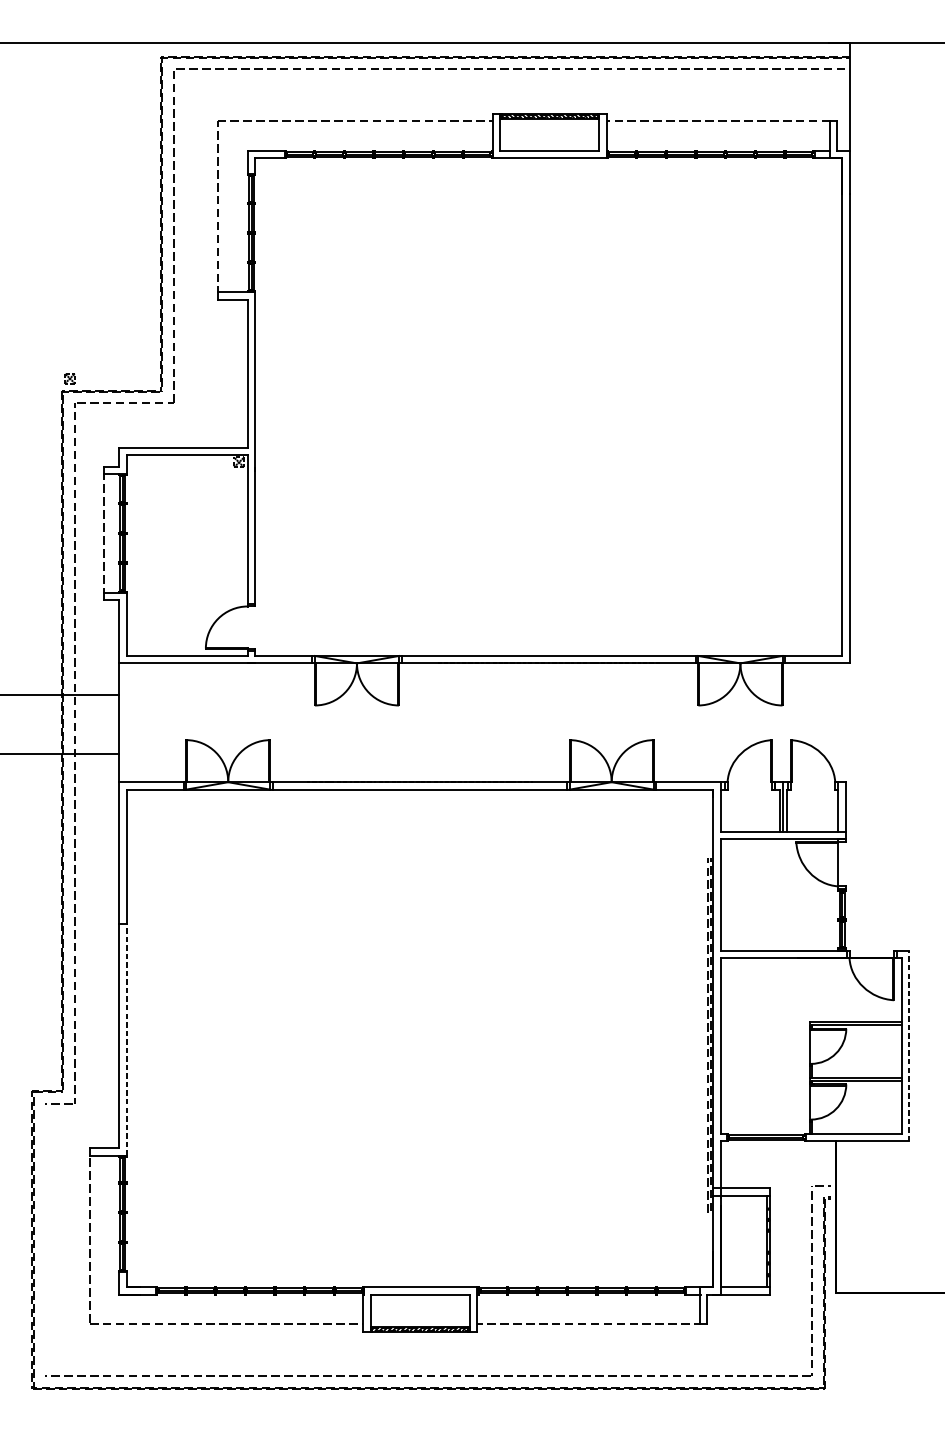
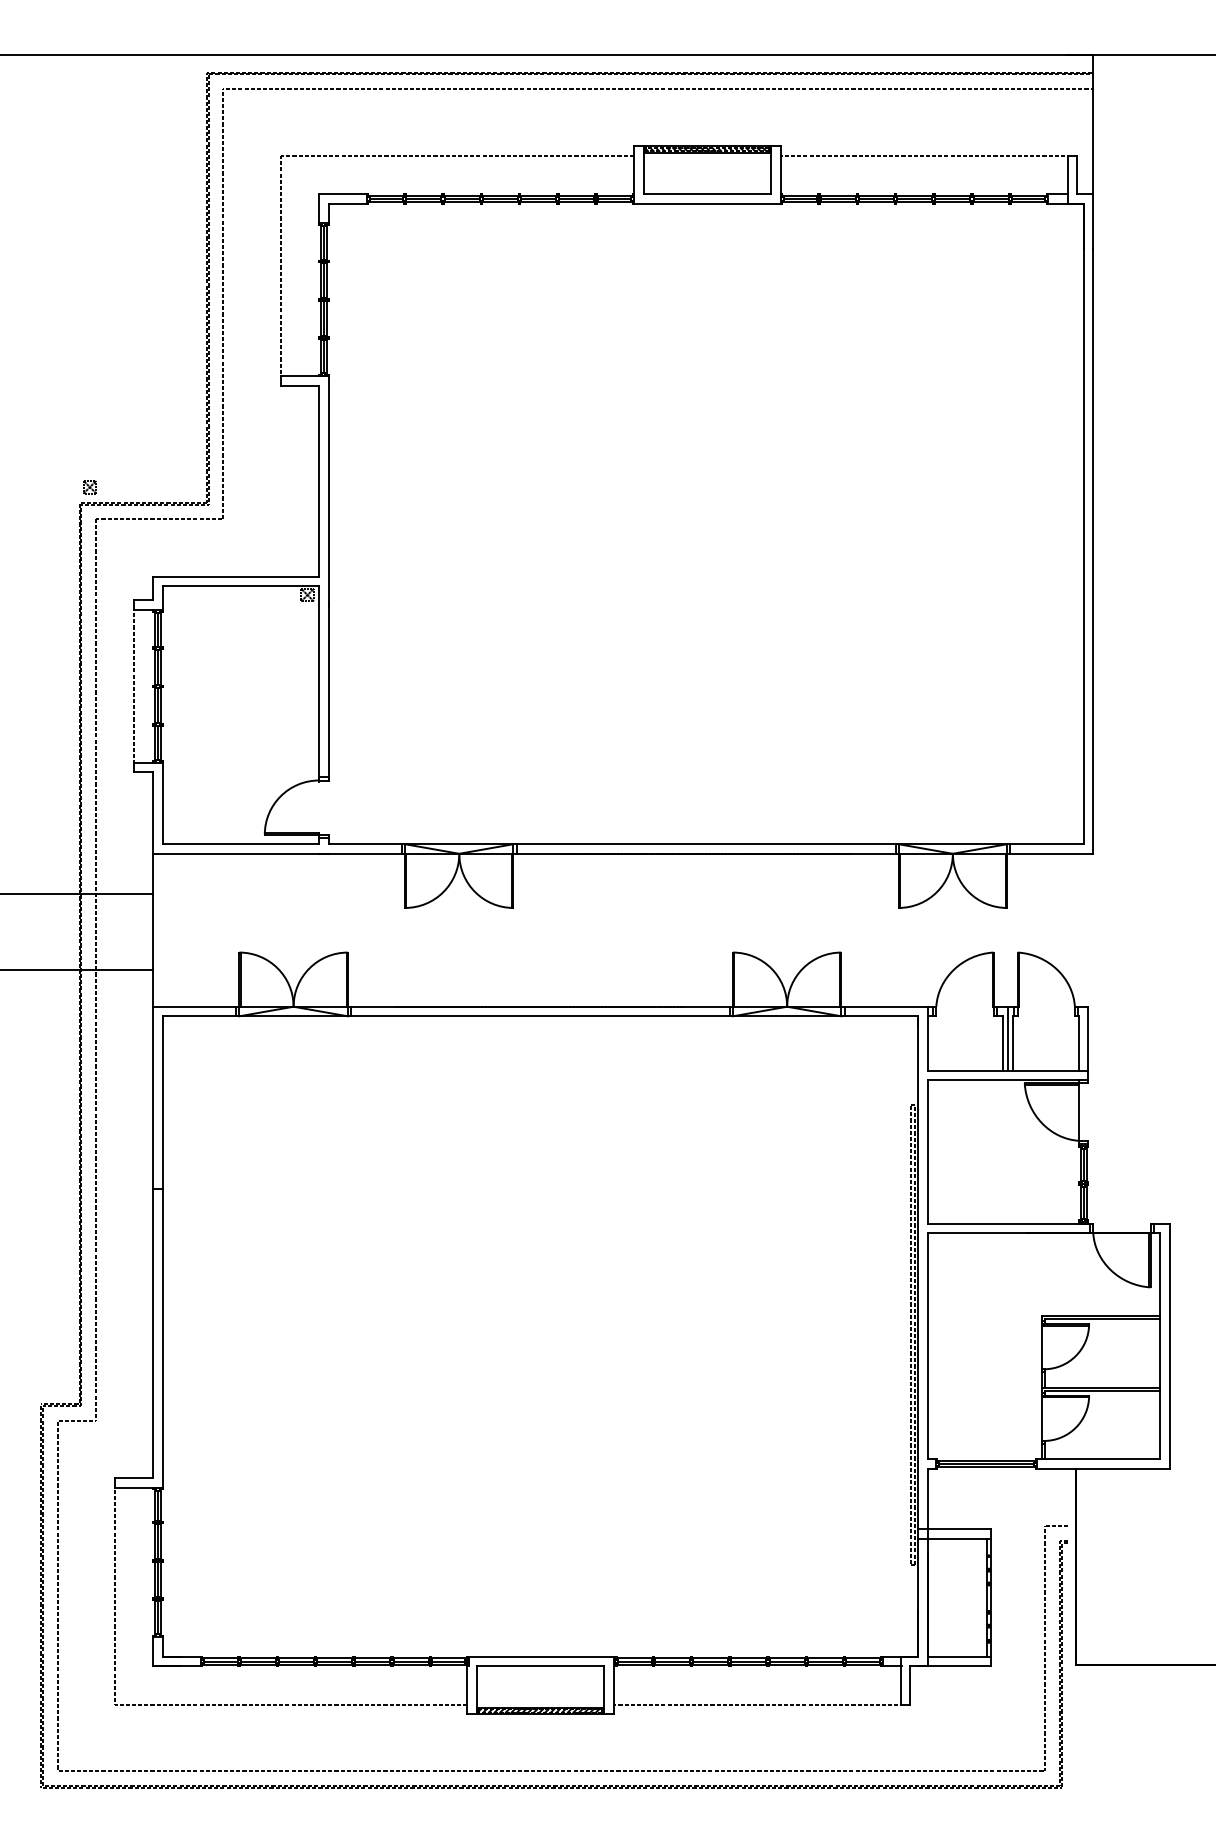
line: (126, 1039) -> (162, 1337), dashed -> solid
line: (908, 1046) -> (1169, 1346), dashed -> solid
line: (44, 1239) -> (57, 1595), added

